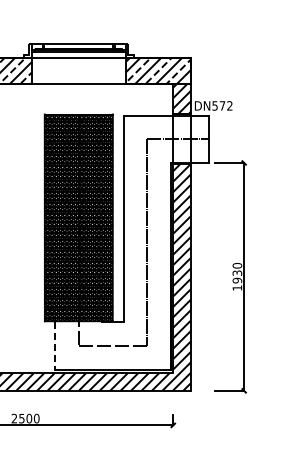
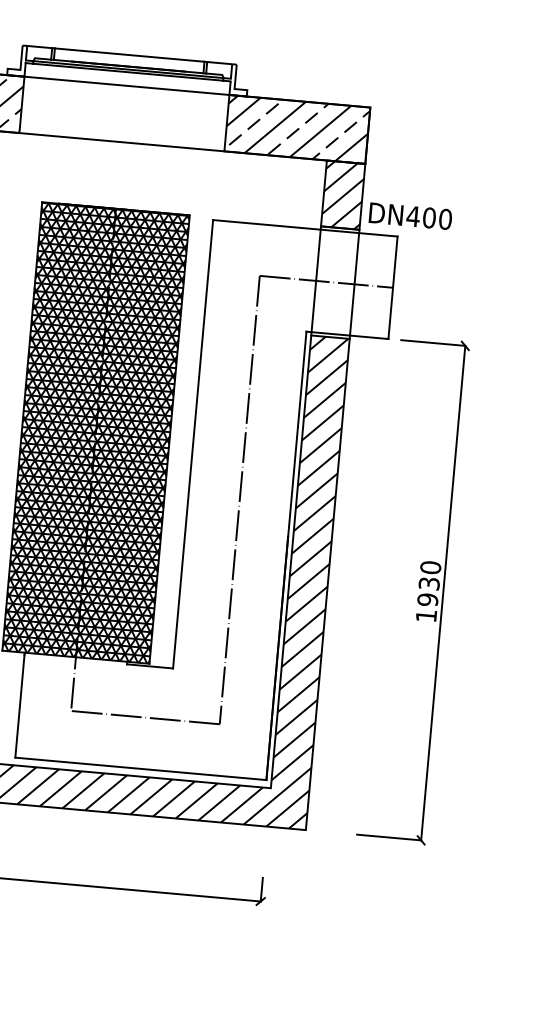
text: (222, 105) -> (429, 217), DN572 -> DN400
line: (55, 346) -> (20, 707), dashed -> solid

